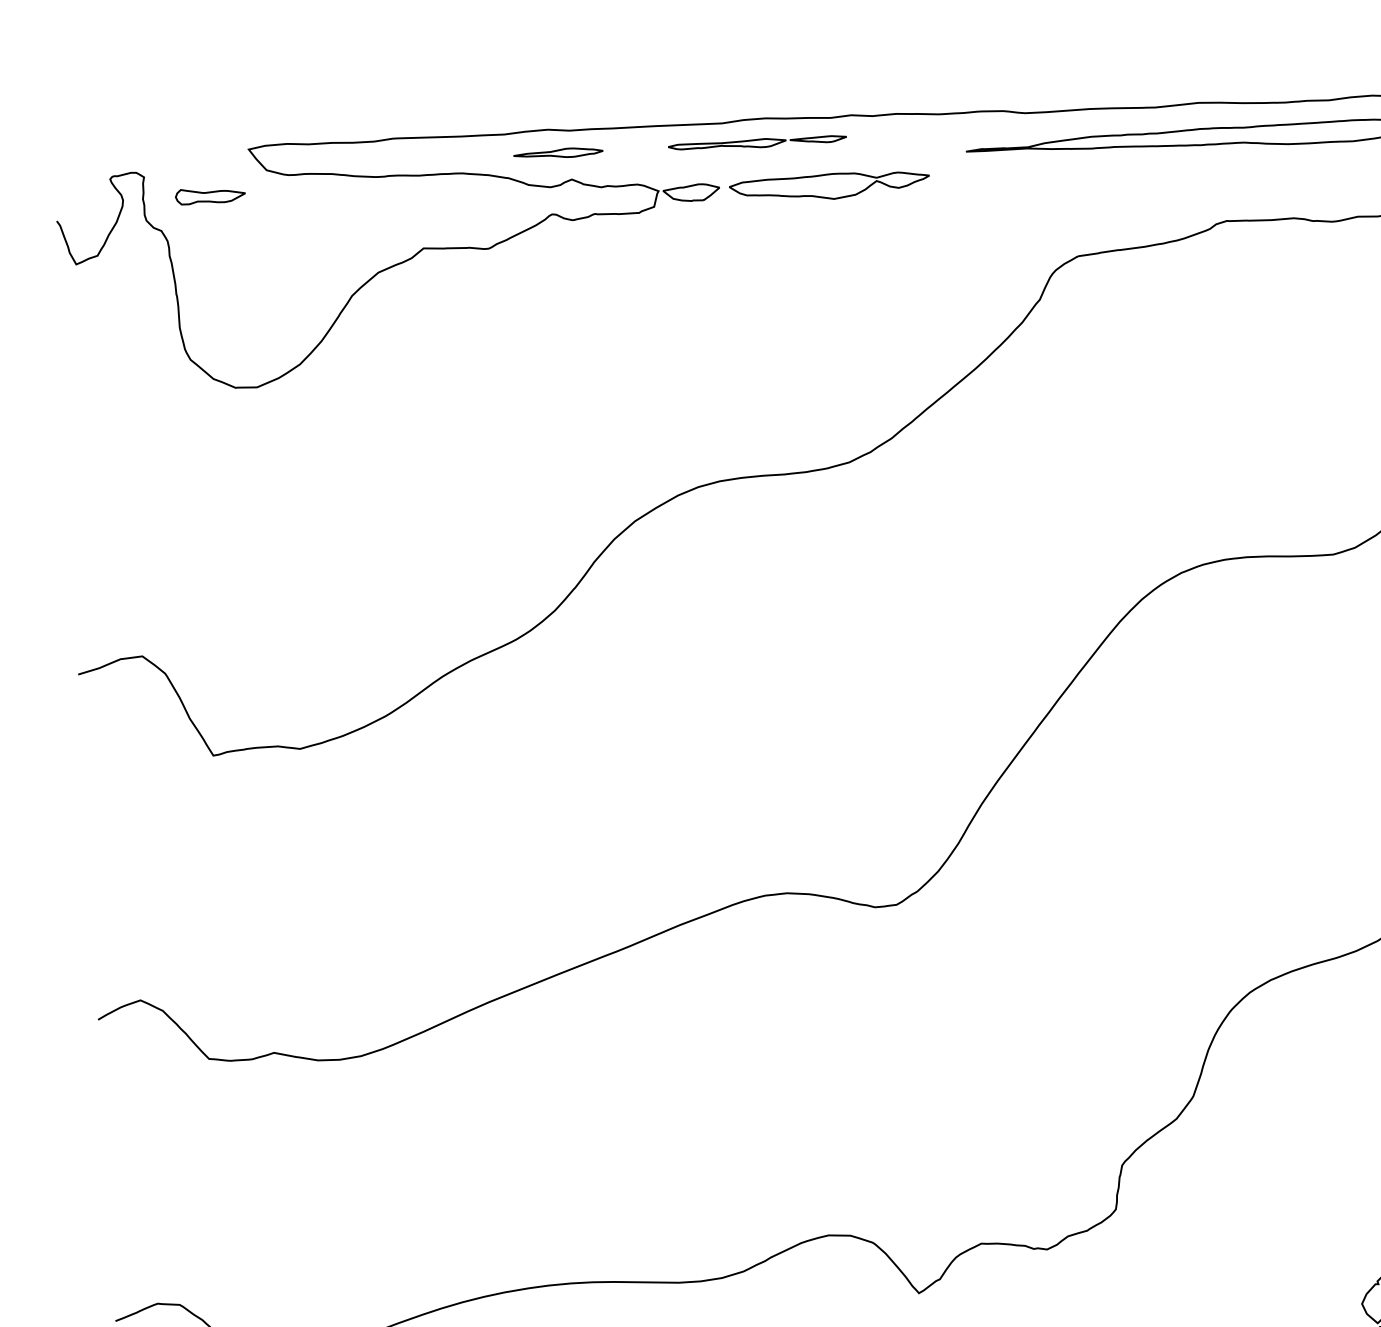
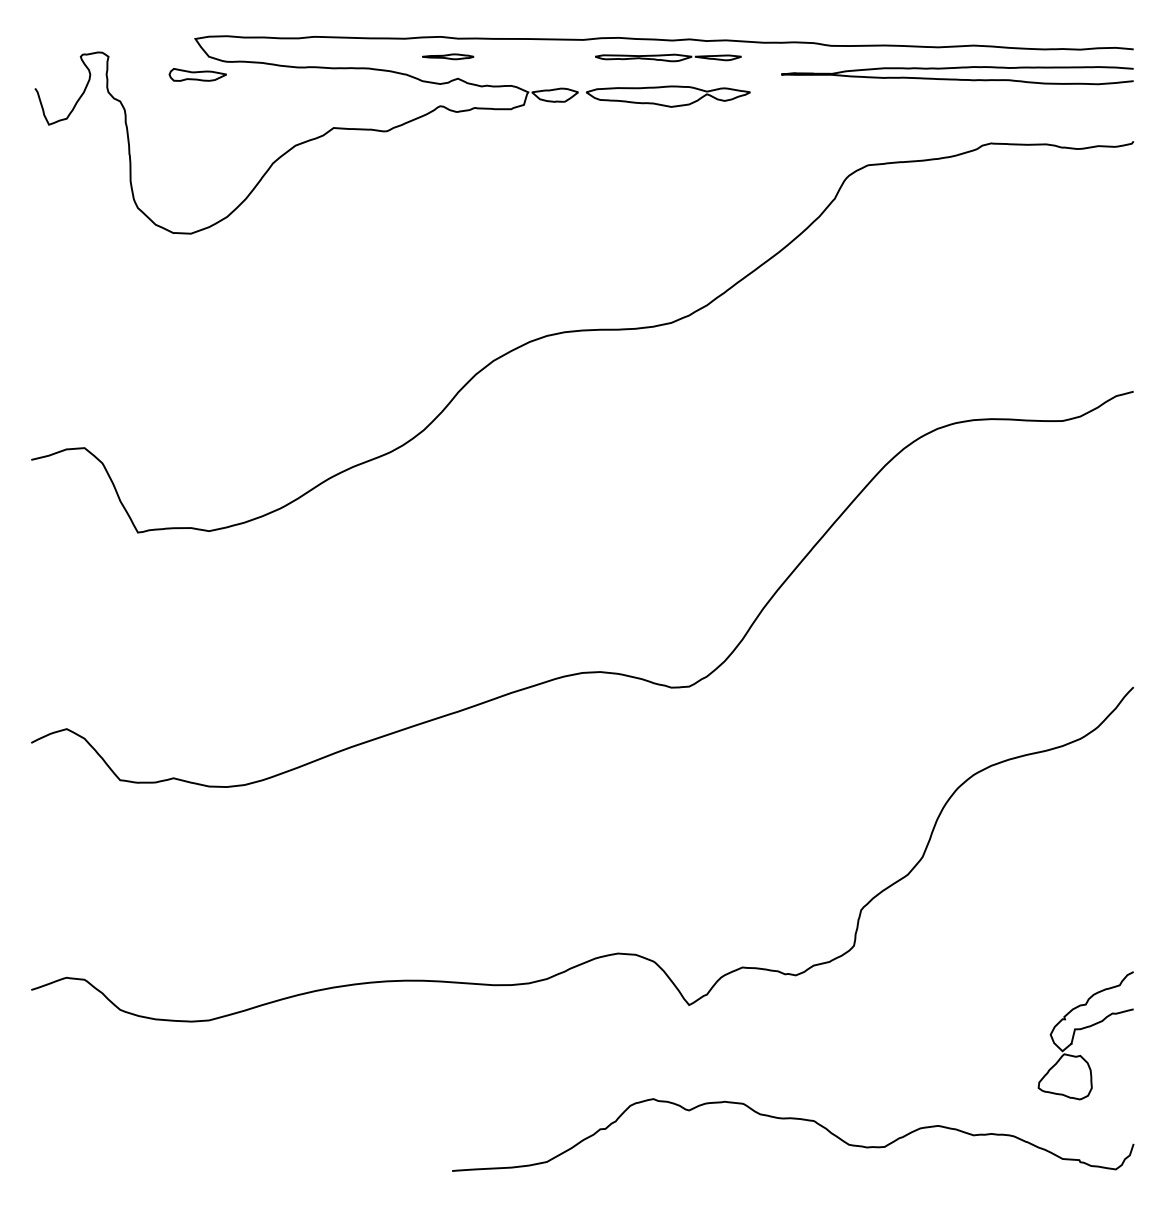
part: (757, 142) -> (668, 57), moved
part: (558, 153) -> (448, 56), size x0.7
part: (209, 195) -> (197, 74), moved

